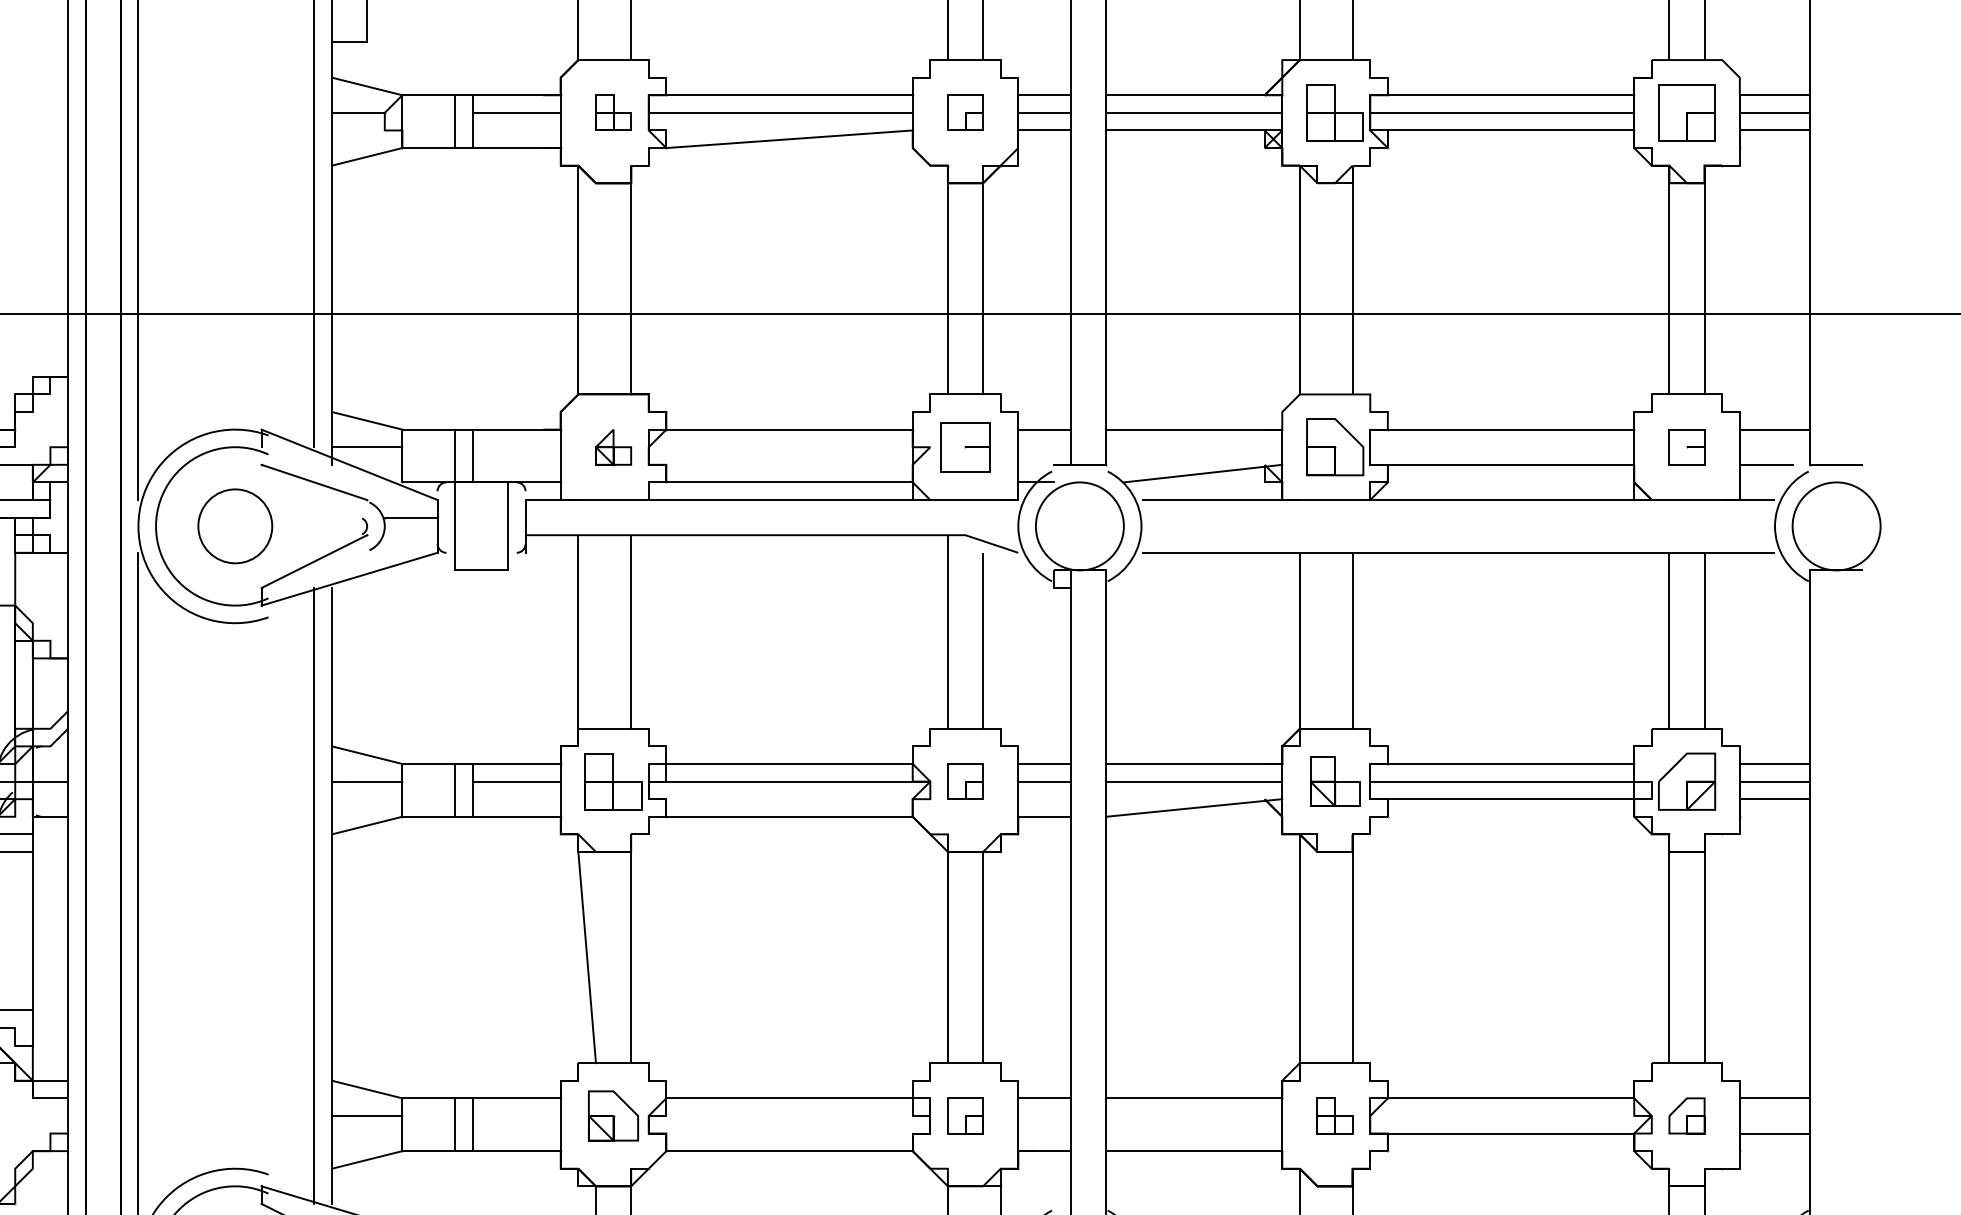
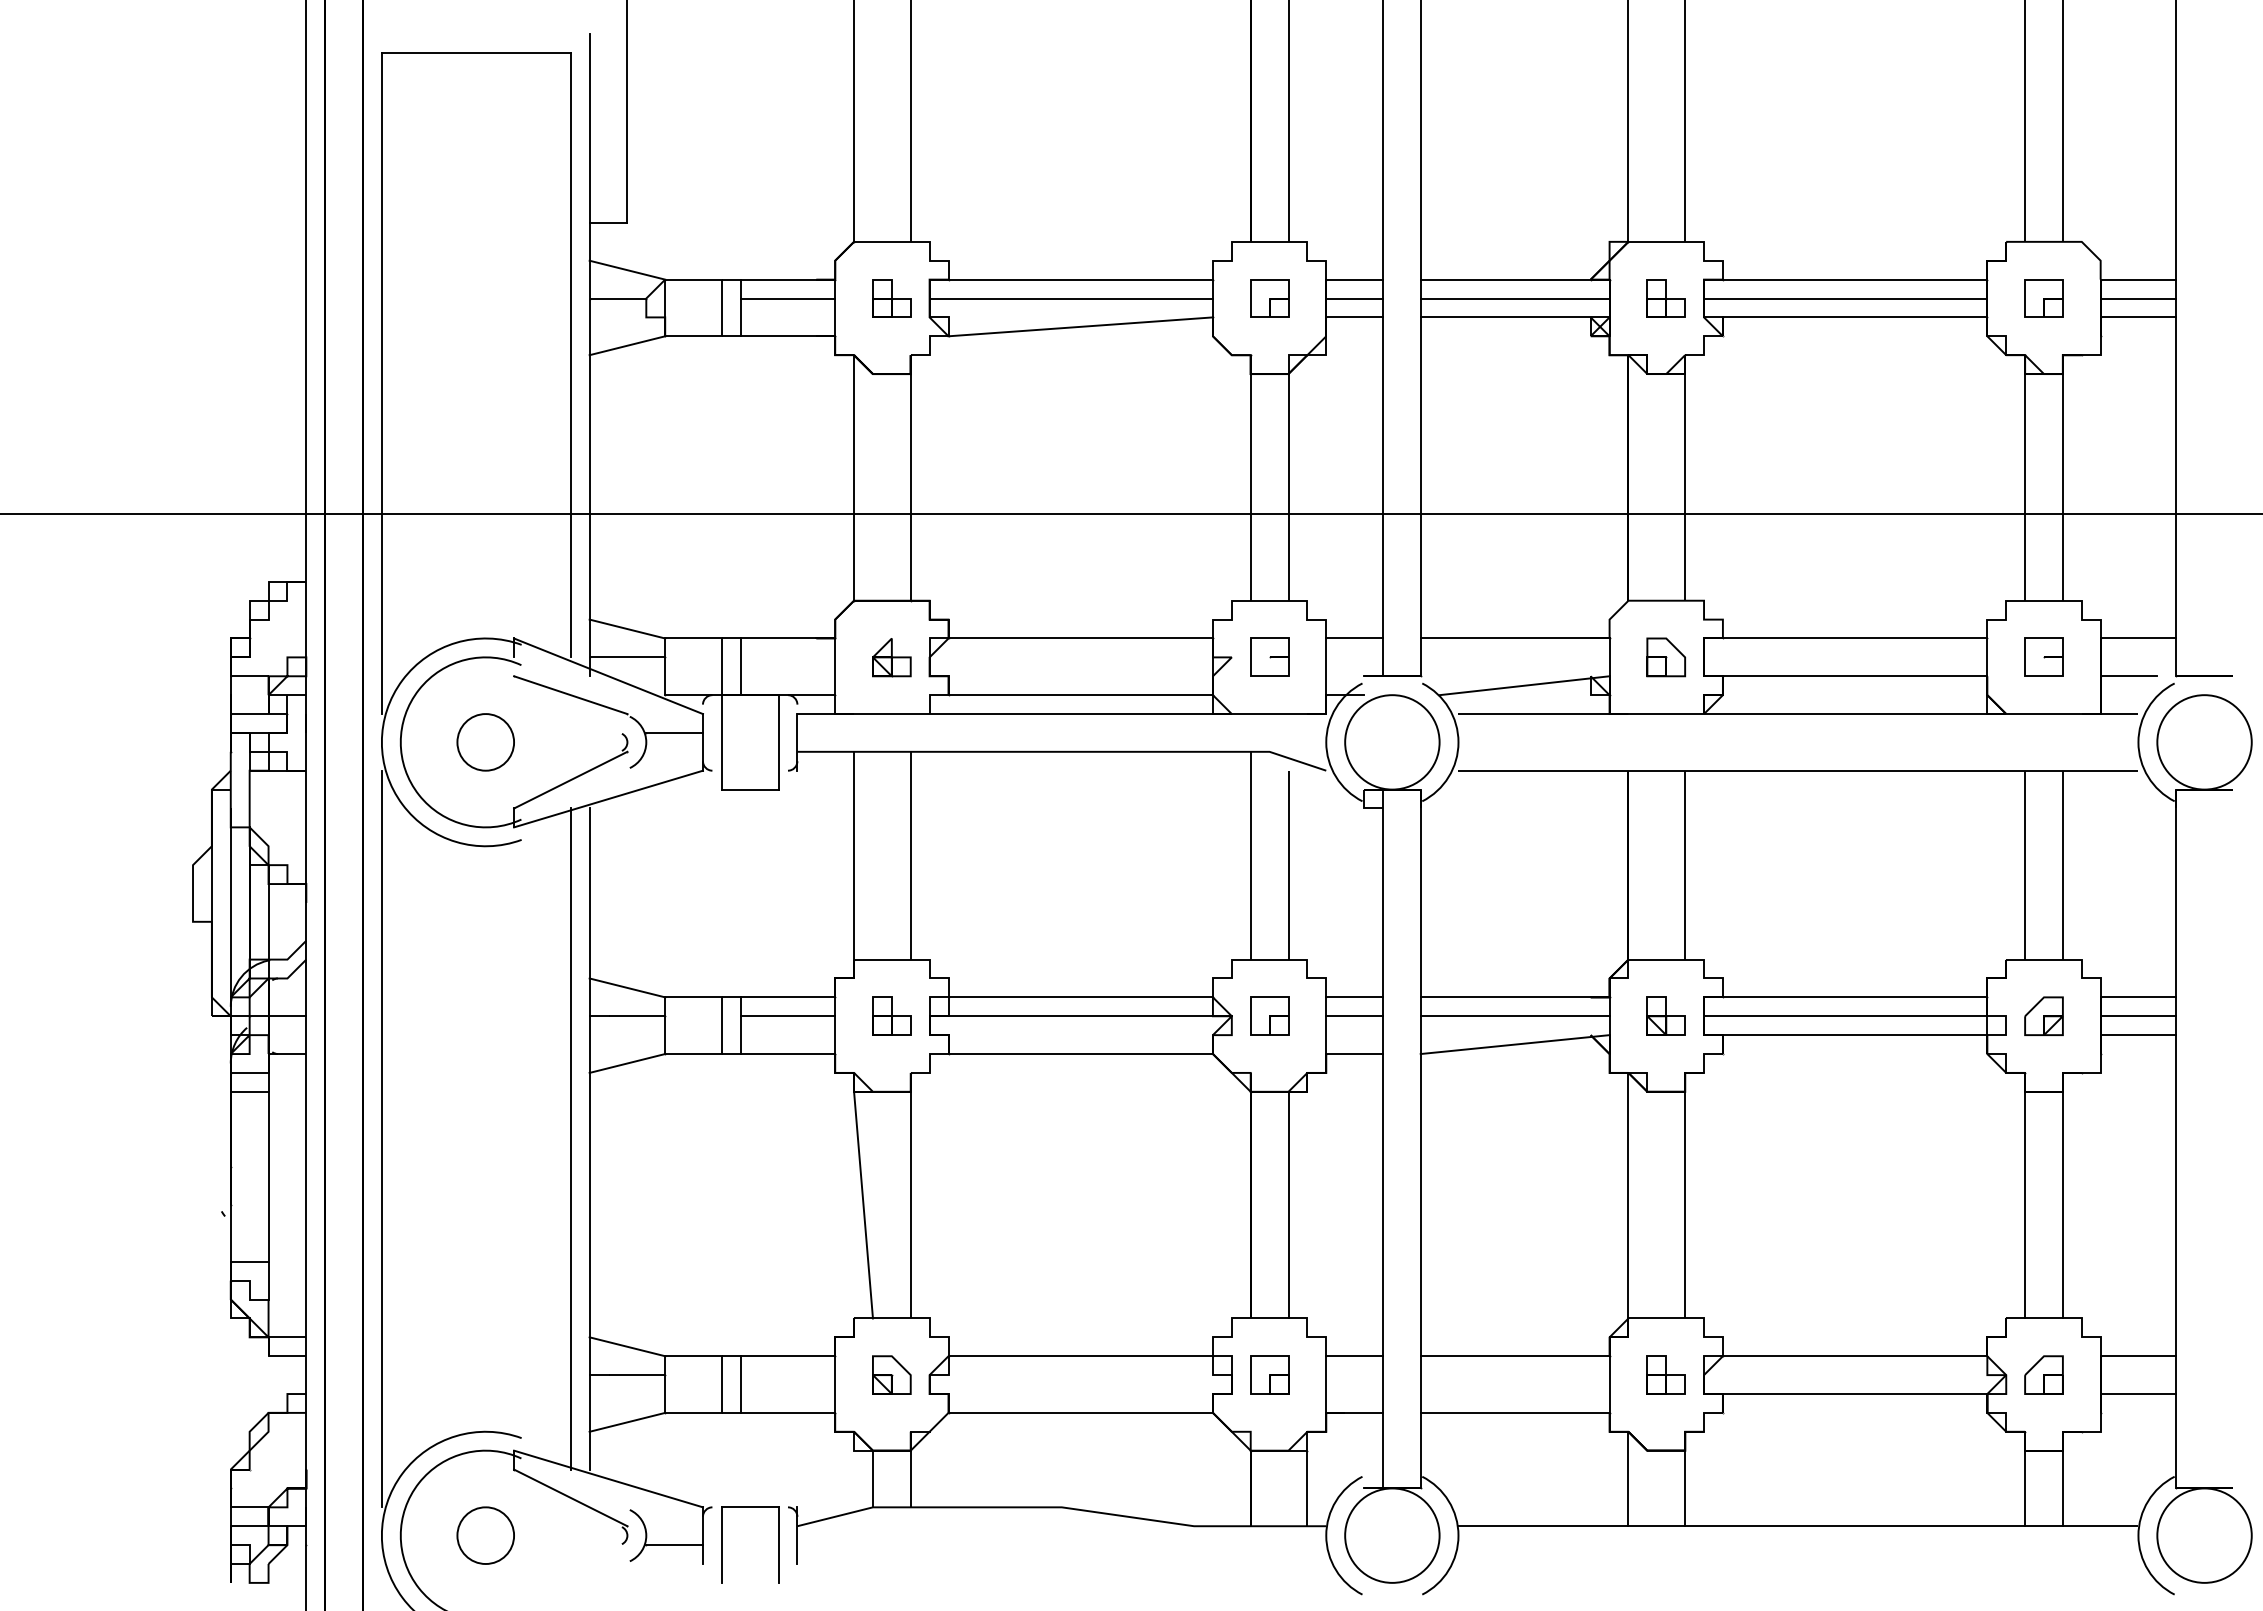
part: (1334, 112) -> (1665, 298), size x0.62
part: (1686, 112) -> (2043, 298), size x0.62
part: (965, 446) -> (1269, 656), size x0.71
part: (1334, 447) -> (1665, 657), size x0.62
part: (234, 526) -> (485, 742), size x0.71
part: (613, 780) -> (891, 1015), size x0.62
part: (1334, 780) -> (1665, 1015), size x0.71
part: (1686, 780) -> (2043, 1015), size x0.62
part: (613, 1115) -> (891, 1374), size x0.71

